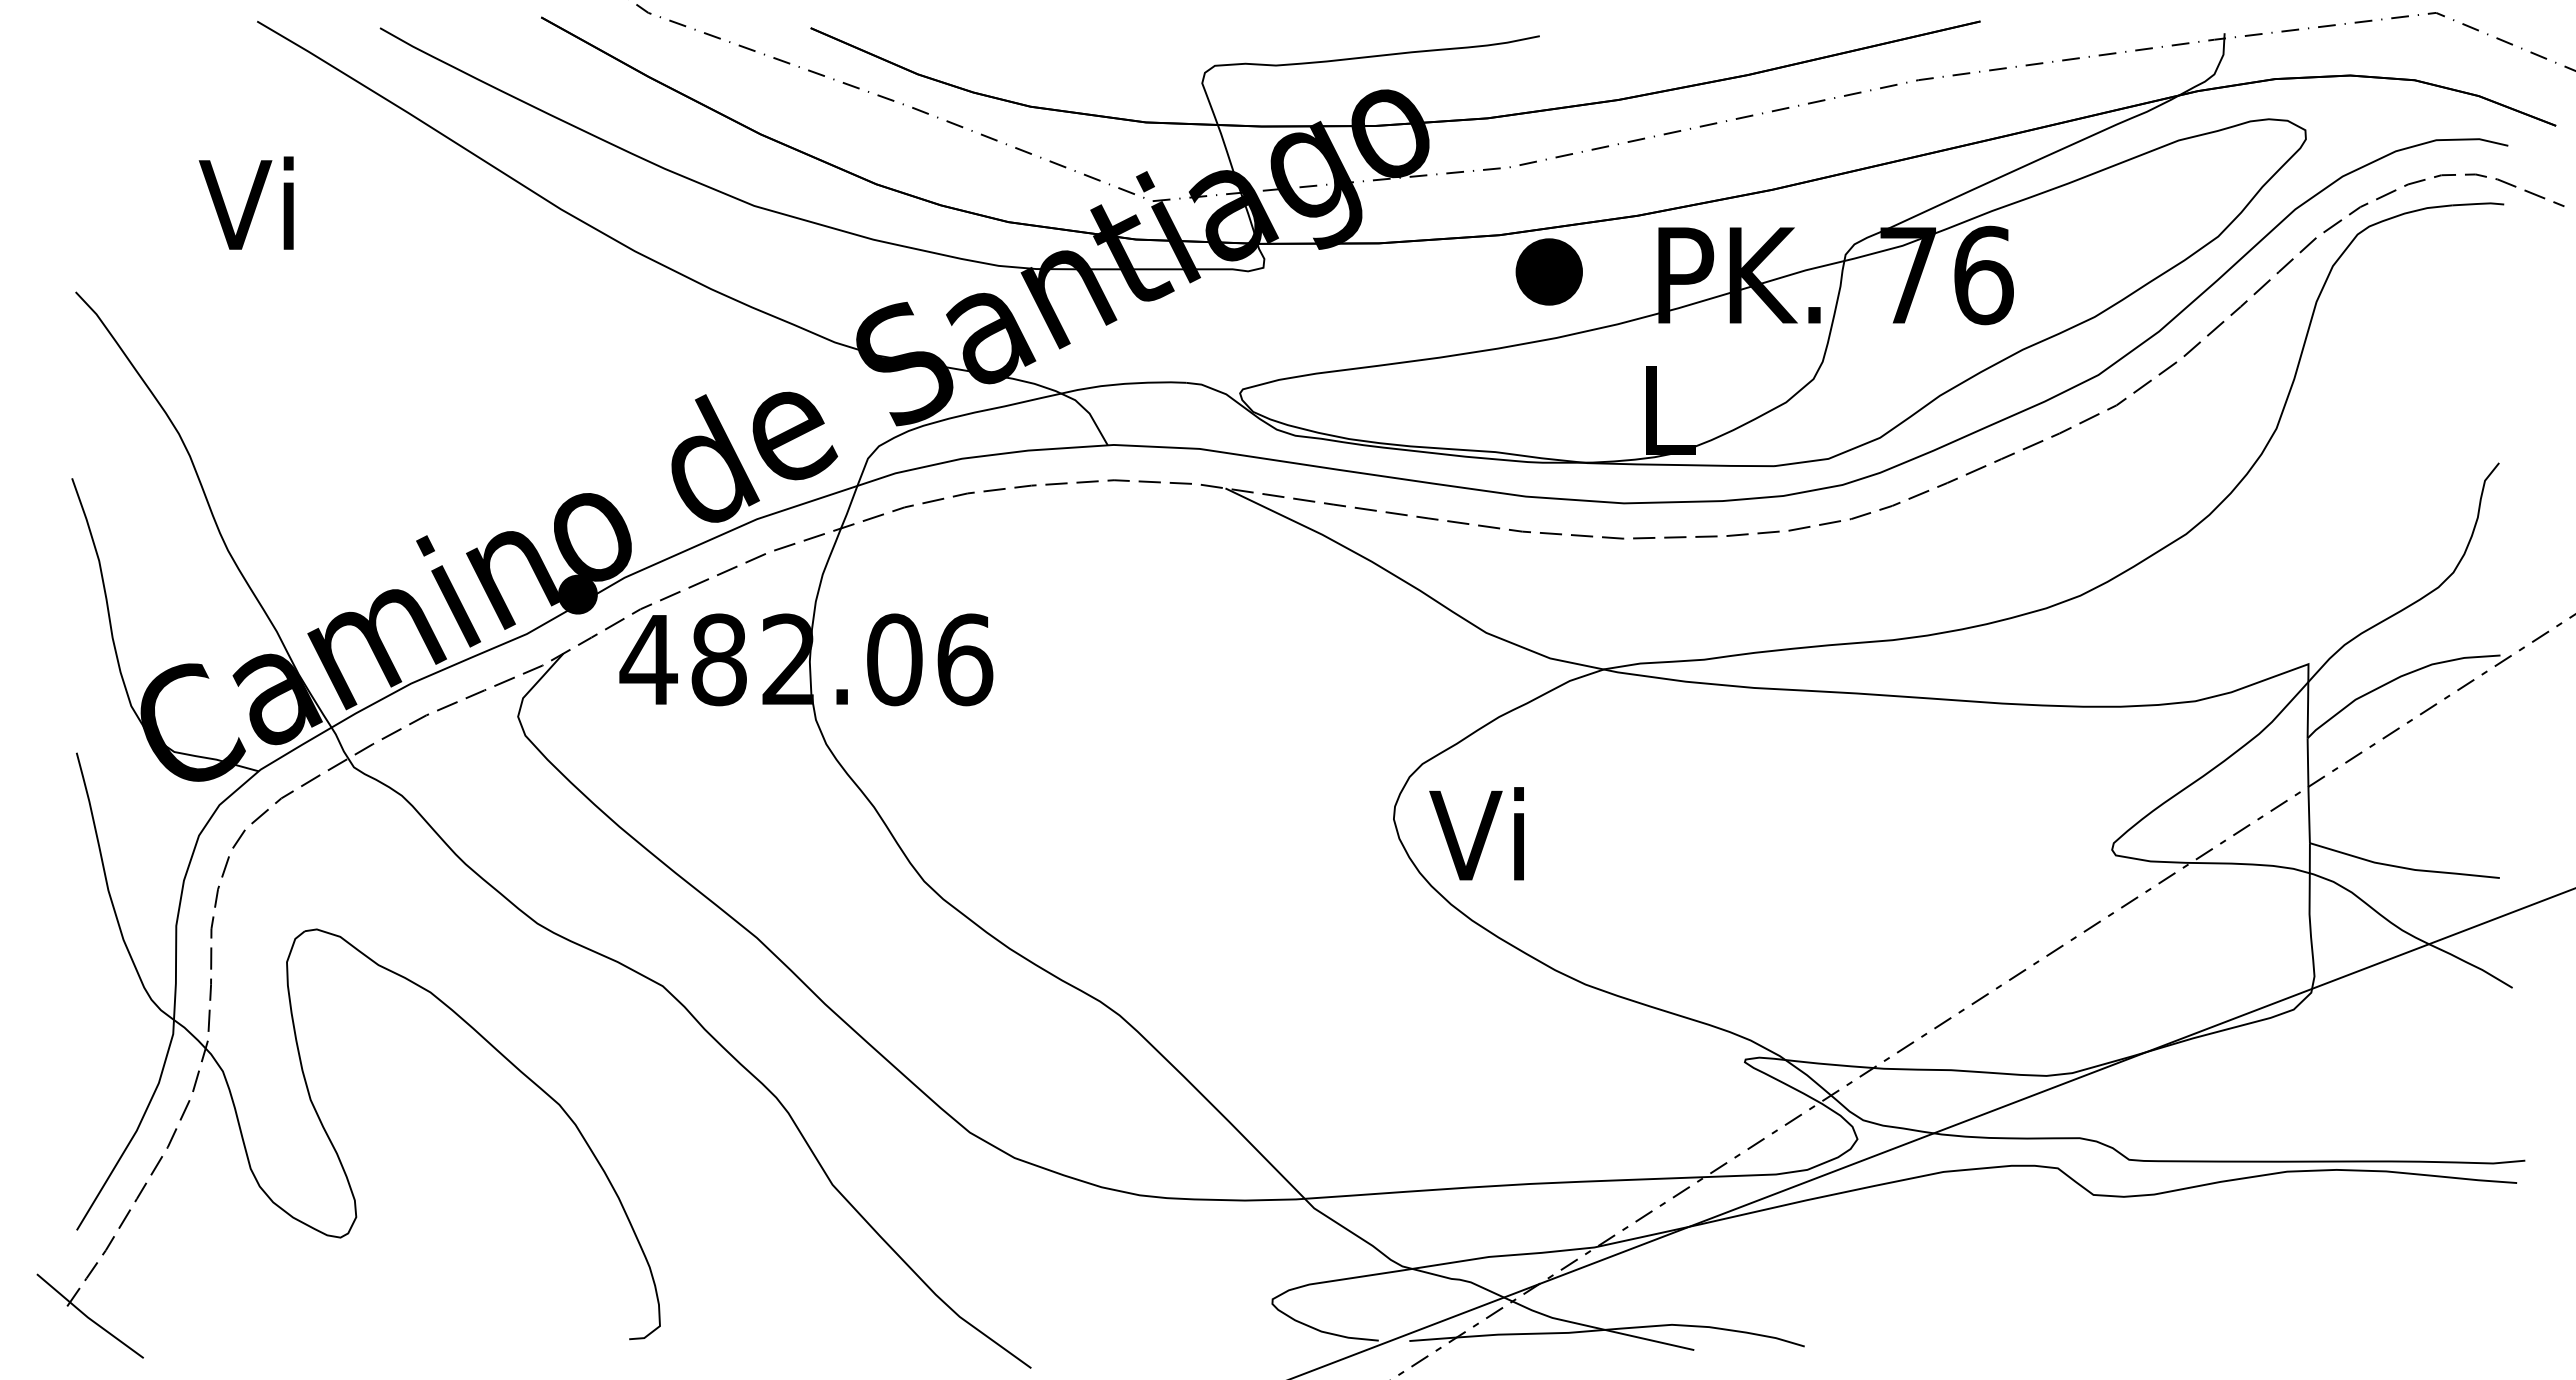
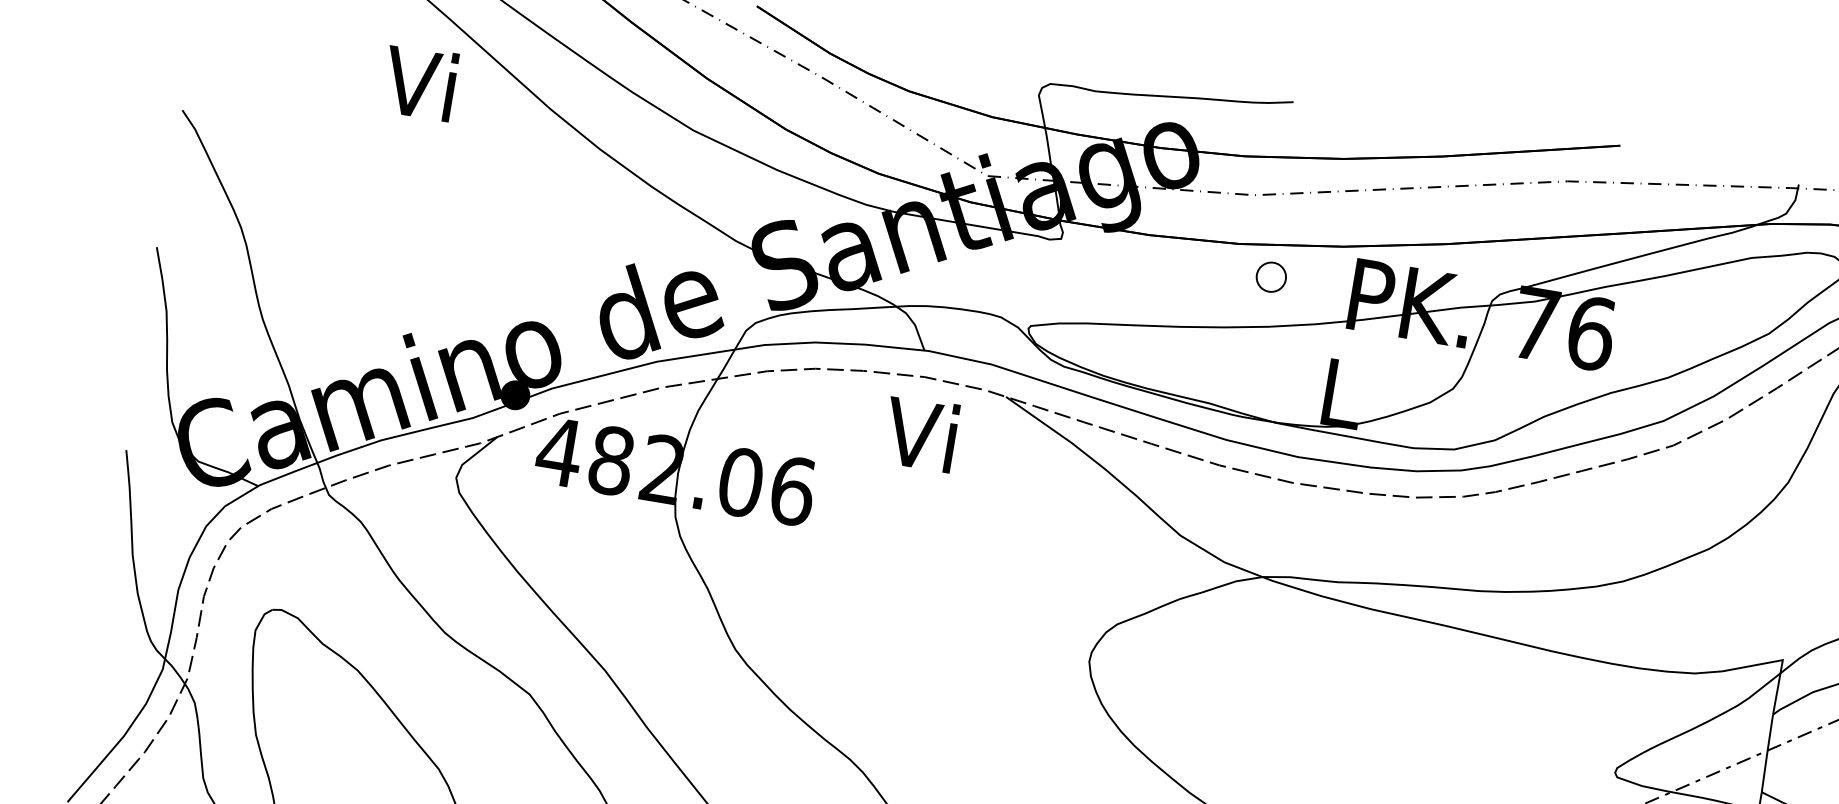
text: (245, 202) -> (418, 81), moved
part: (1548, 271) -> (1270, 276), size x0.6
text: (1476, 833) -> (920, 433), moved

